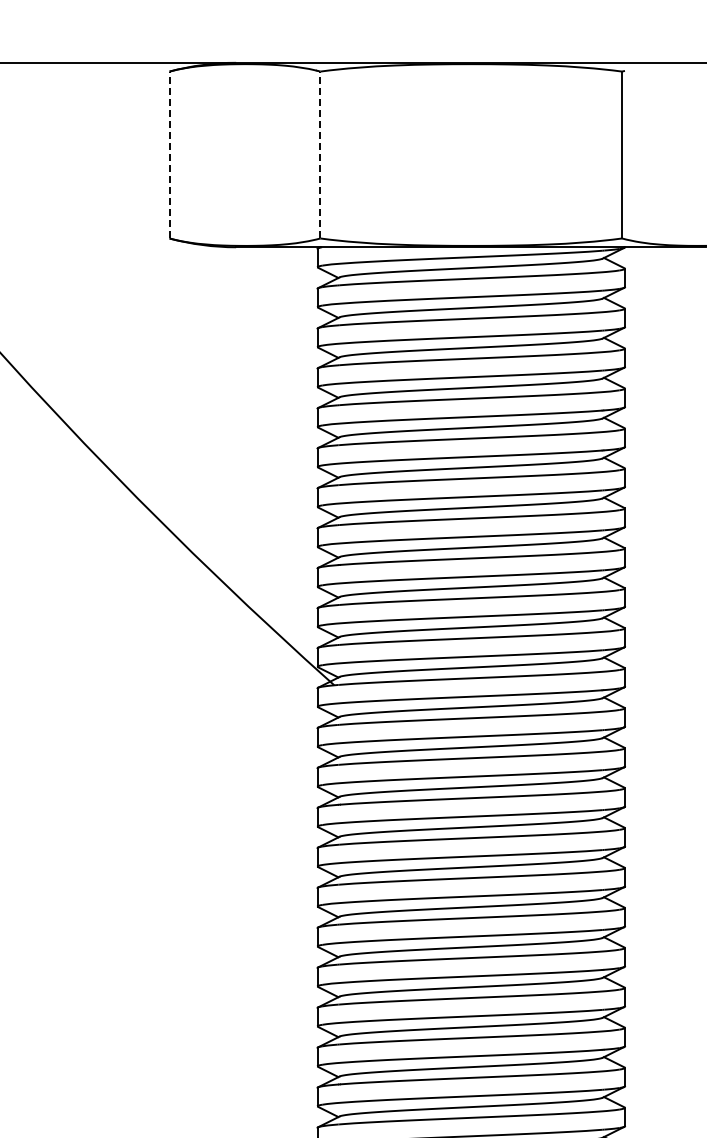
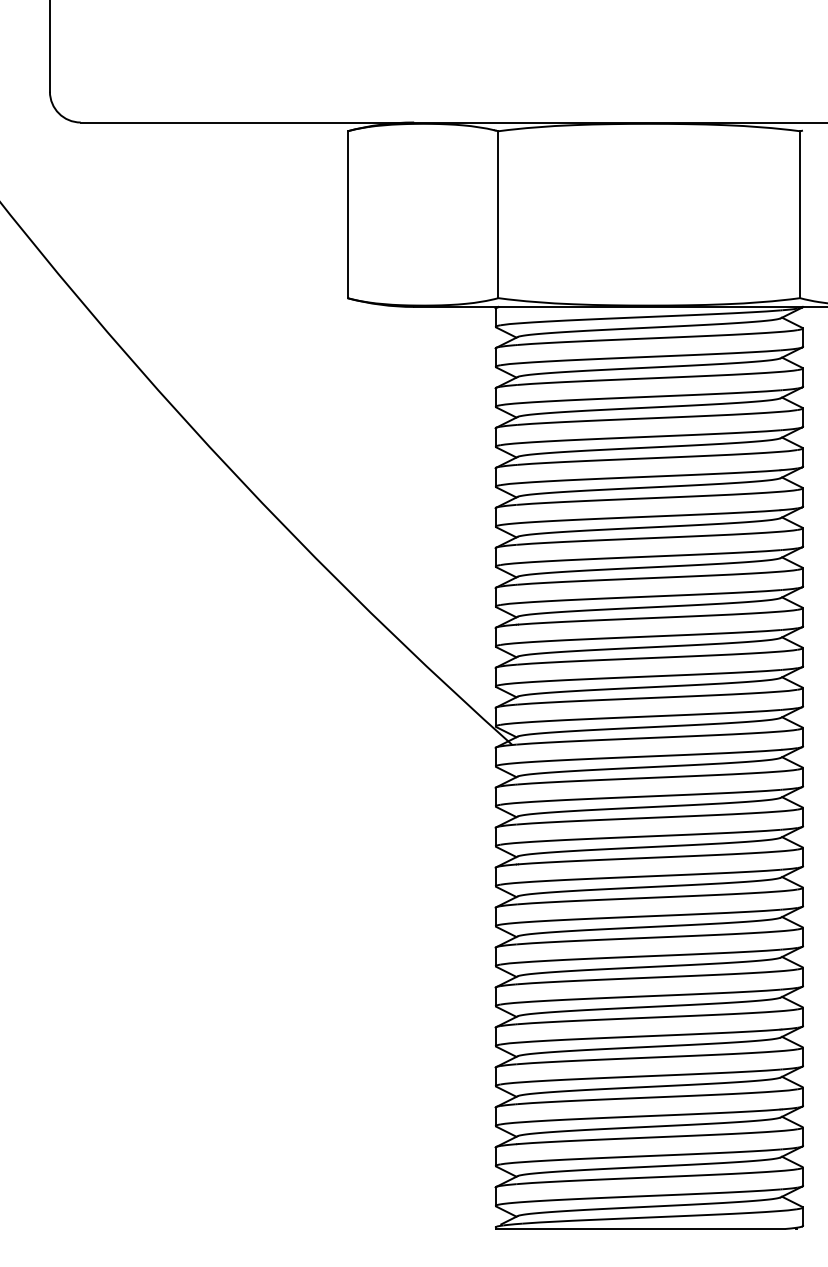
line: (169, 154) -> (347, 214), dashed -> solid
line: (320, 154) -> (498, 214), dashed -> solid

